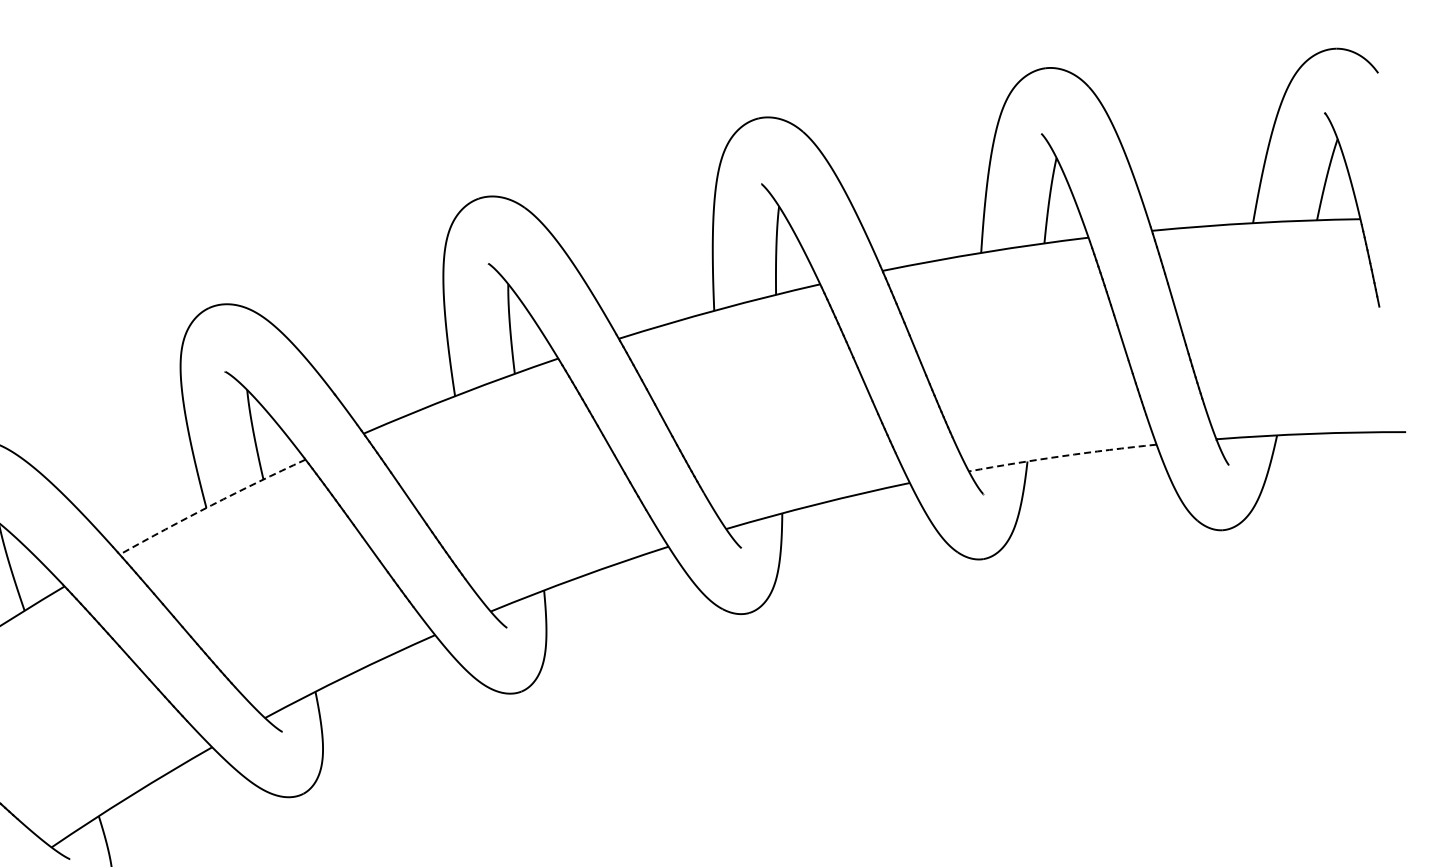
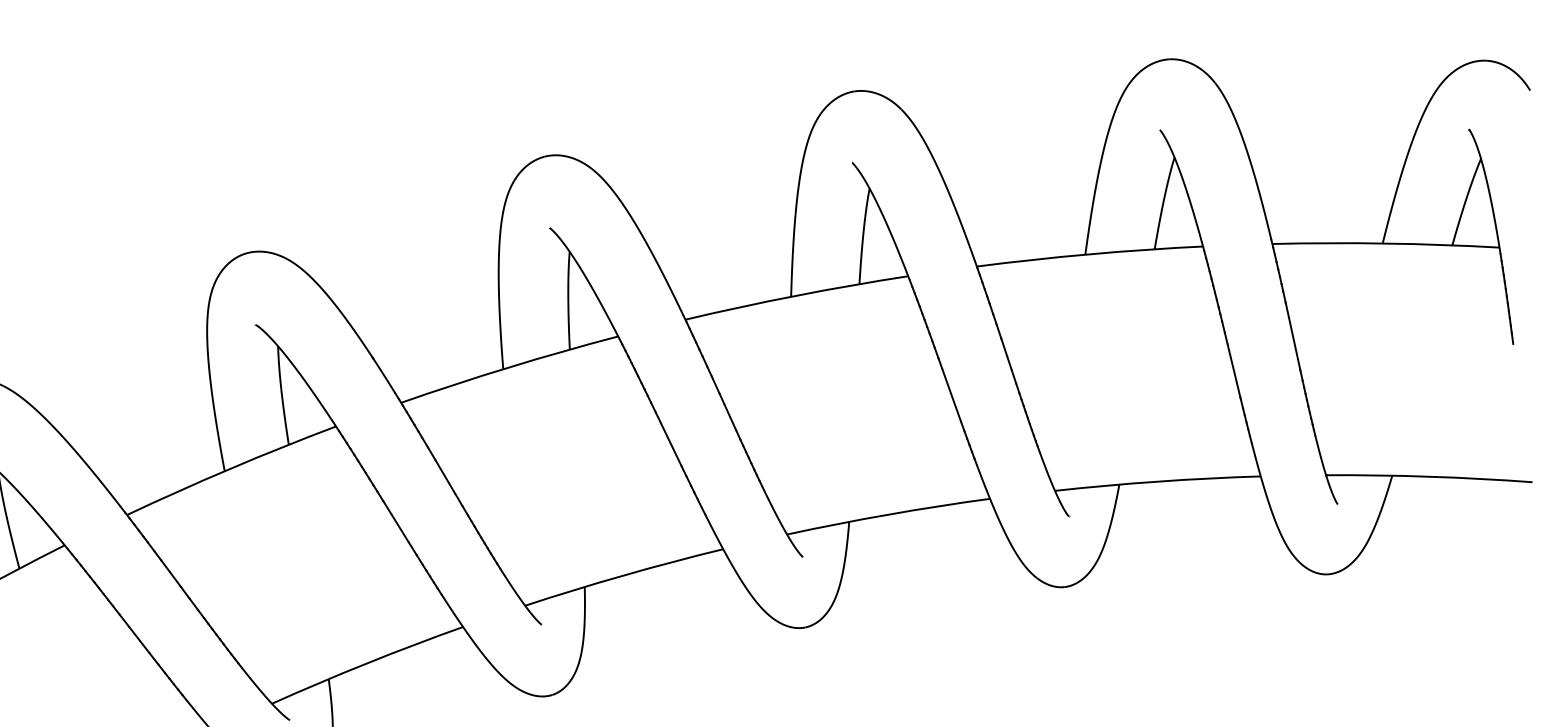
arc: (1062, 456) -> (1157, 481), dashed -> solid
arc: (211, 505) -> (230, 468), dashed -> solid

